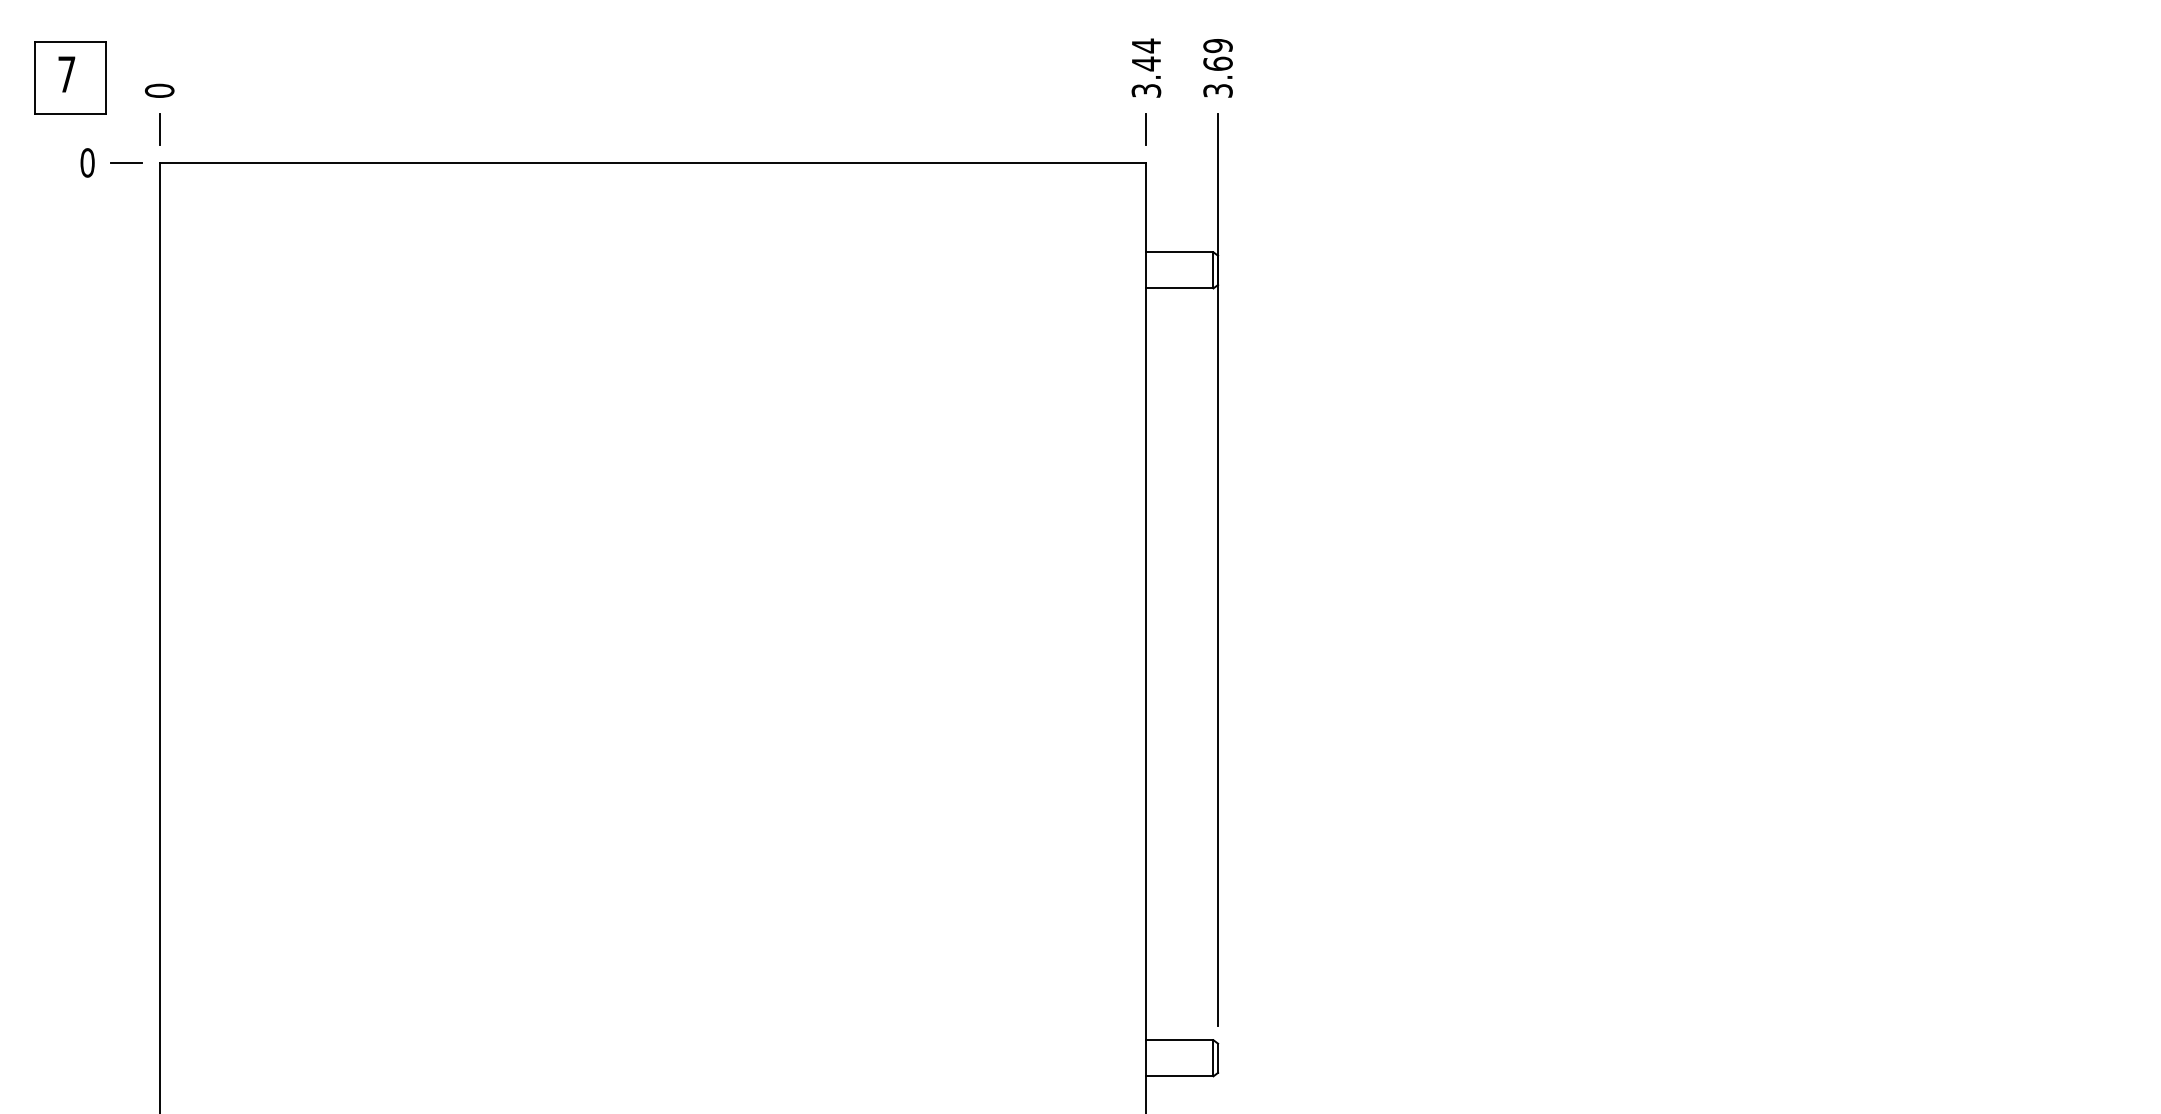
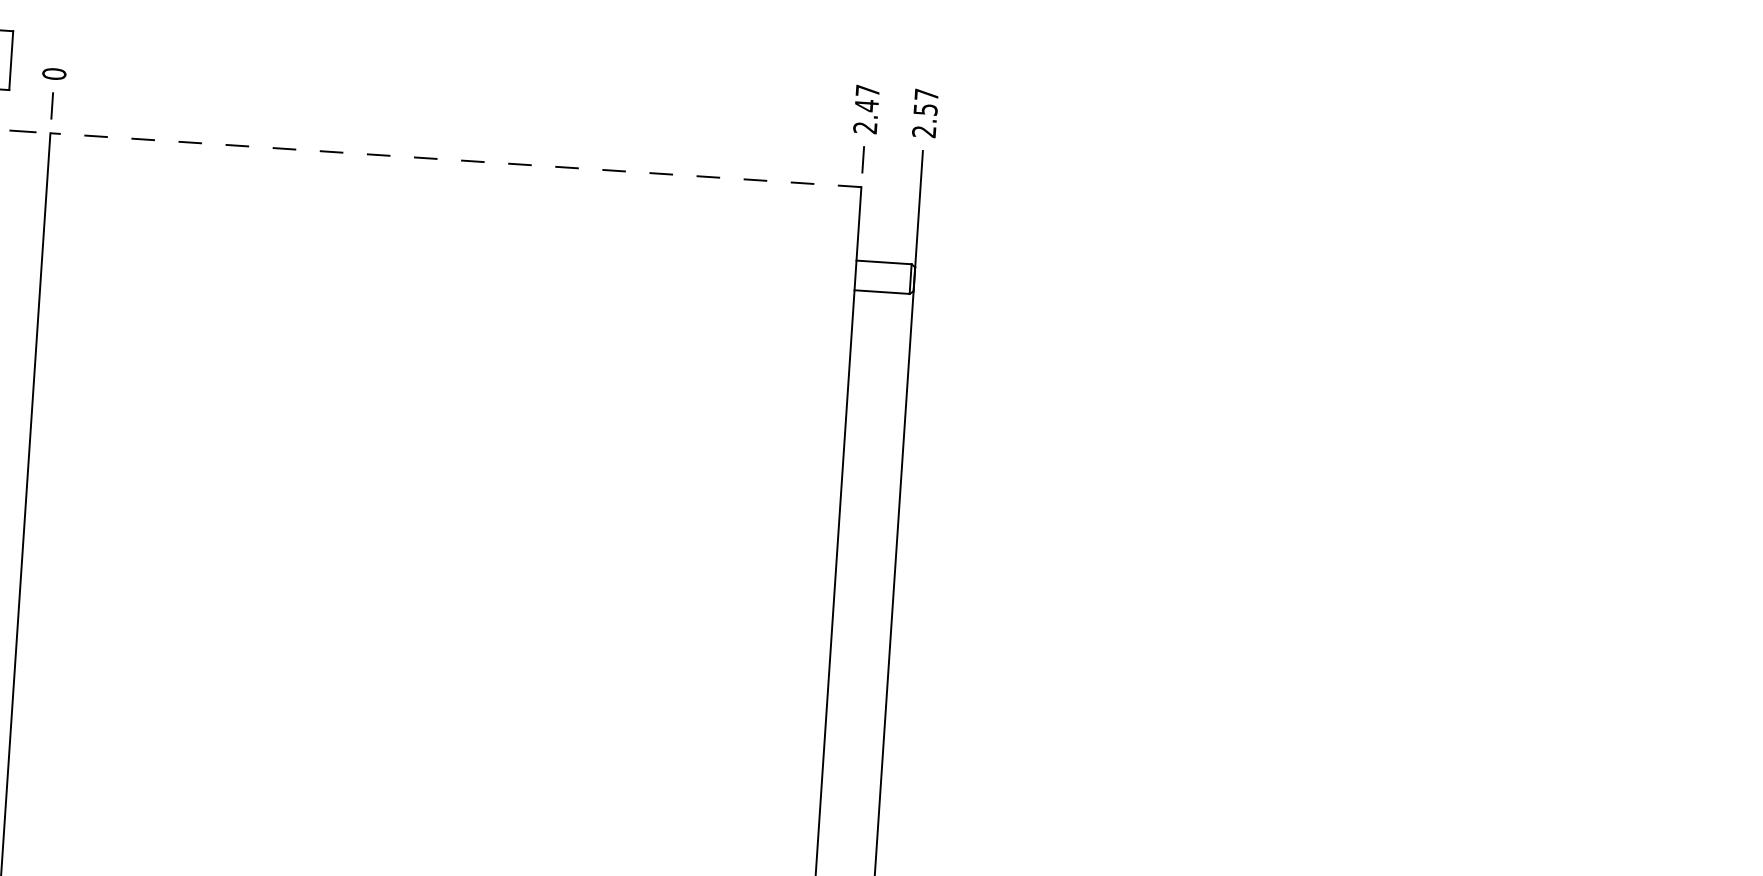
text: (1146, 67) -> (866, 108), 3.44 -> 2.47
text: (1217, 68) -> (924, 113), 3.69 -> 2.57
line: (652, 162) -> (455, 159), solid -> dashed

